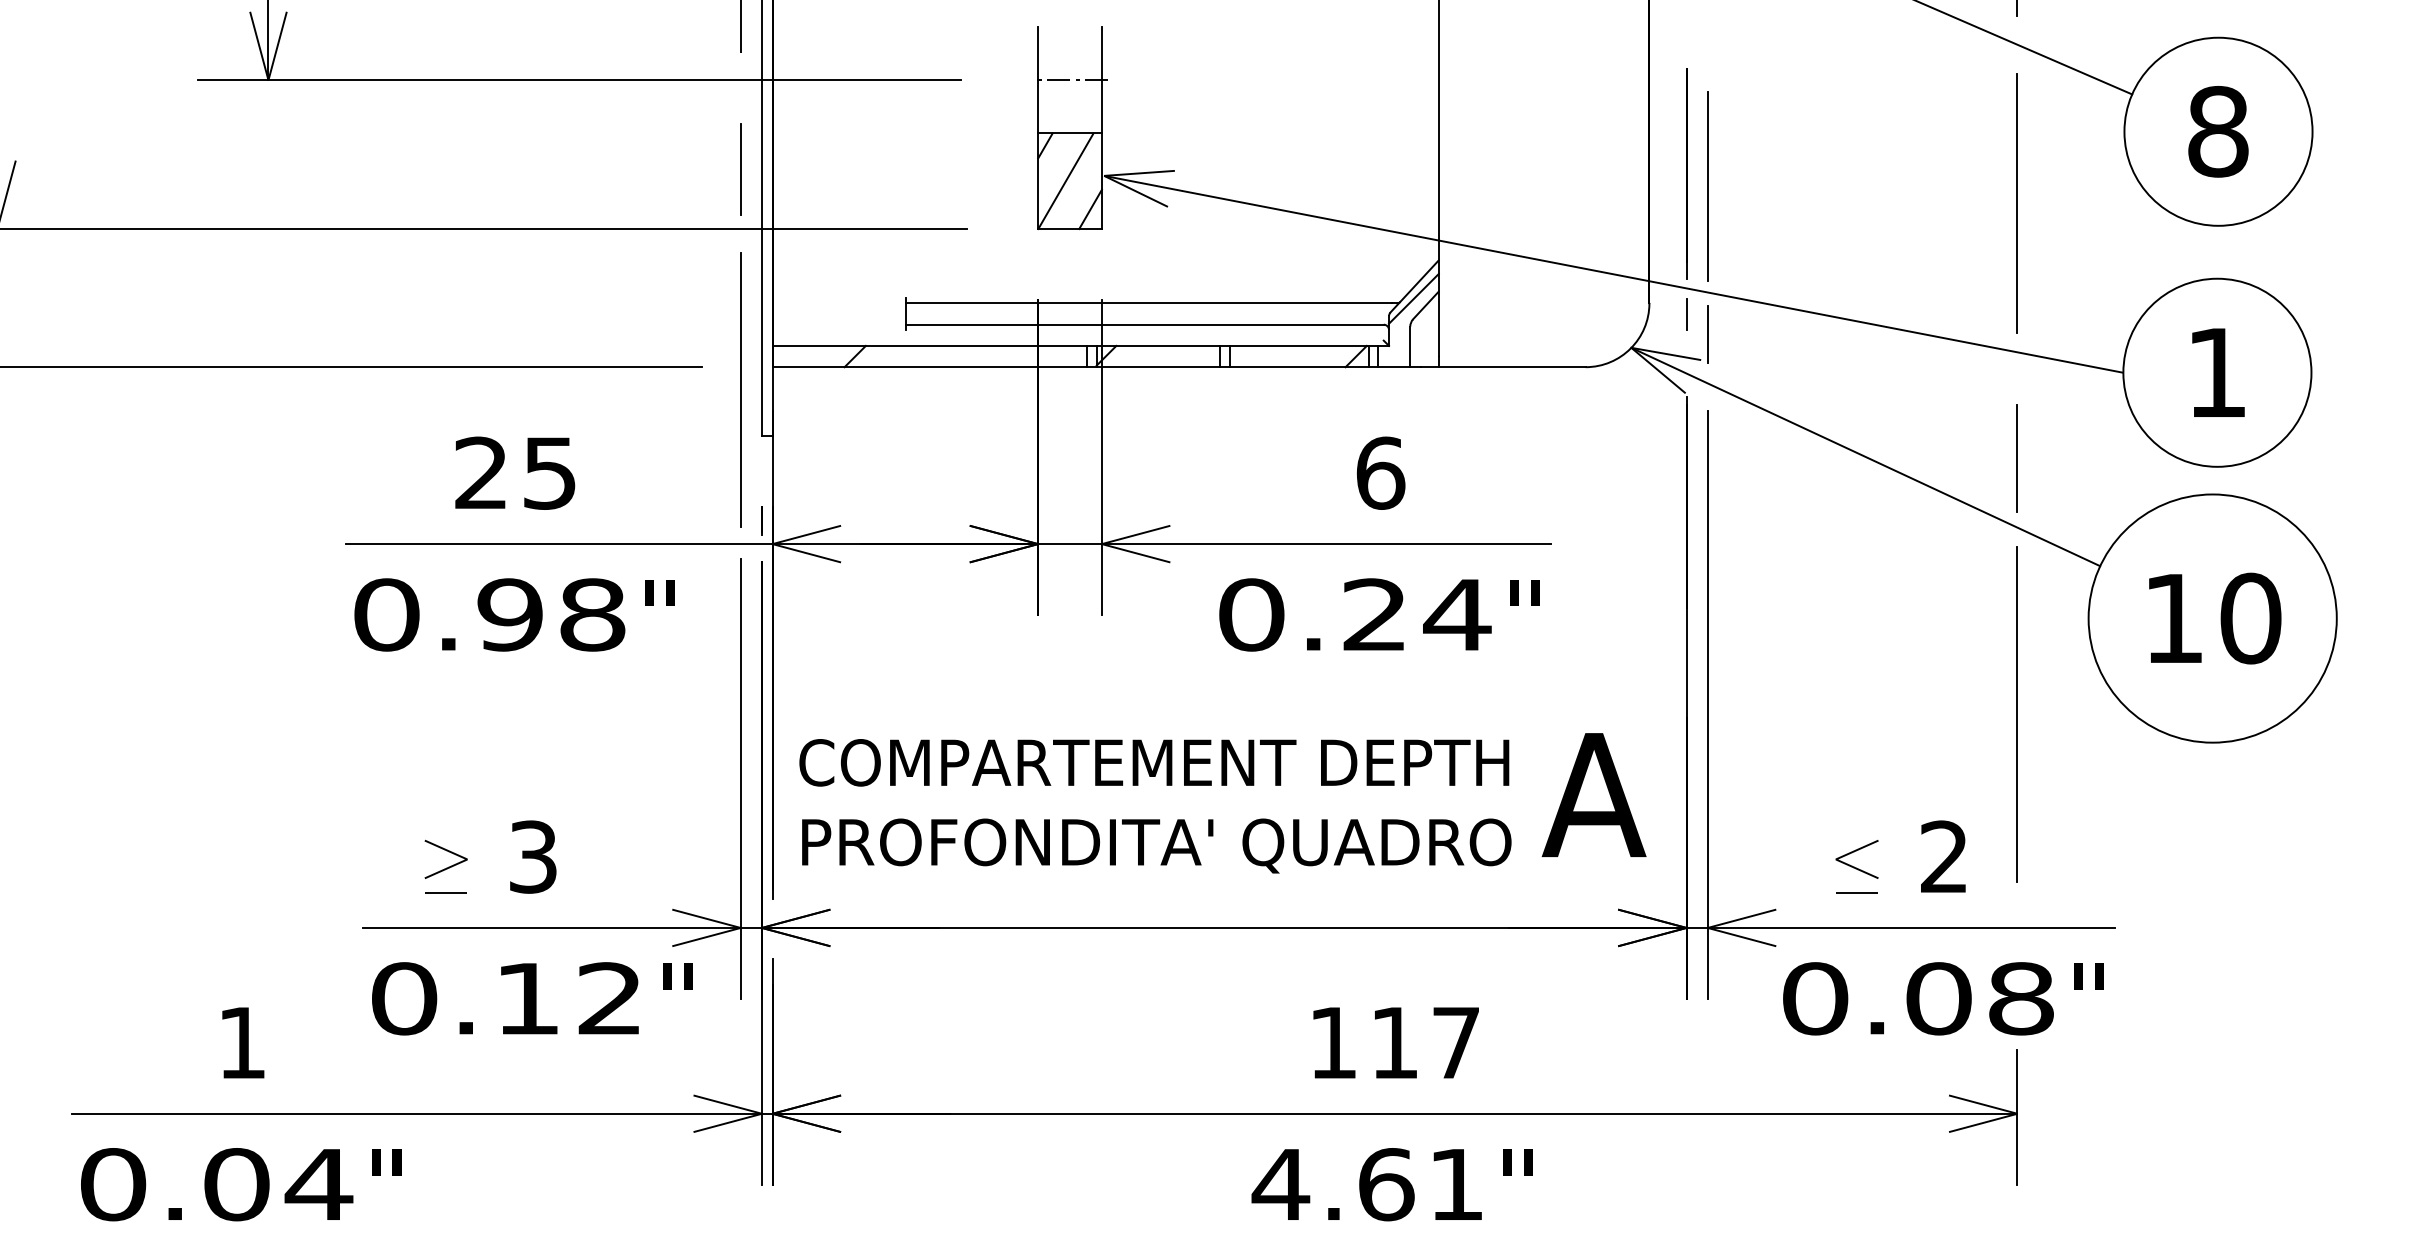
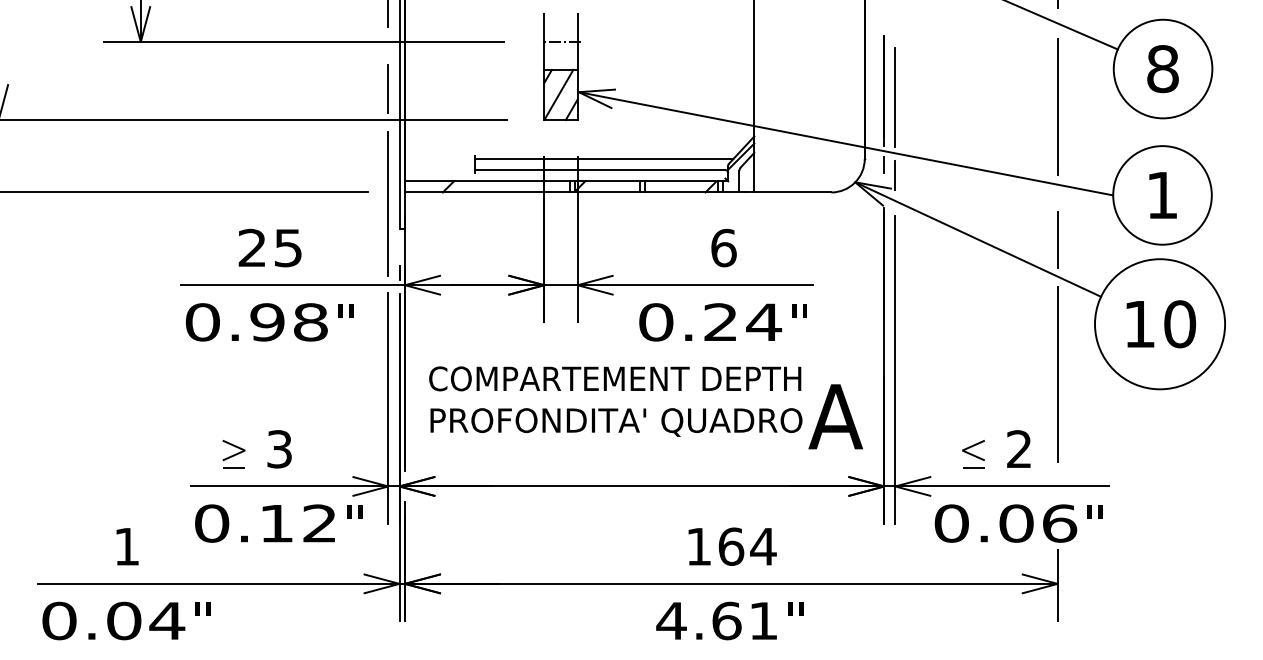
text: (1154, 805) -> (615, 401), moved
text: (2022, 998) -> (1060, 523), 0.08 -> 0.06
text: (1425, 1042) -> (747, 546), 117 -> 164

